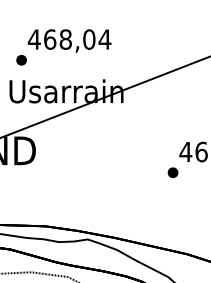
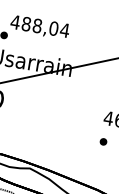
text: (50, 39) -> (26, 24), 468,04 -> 488,04
part: (172, 172) -> (103, 141), moved

